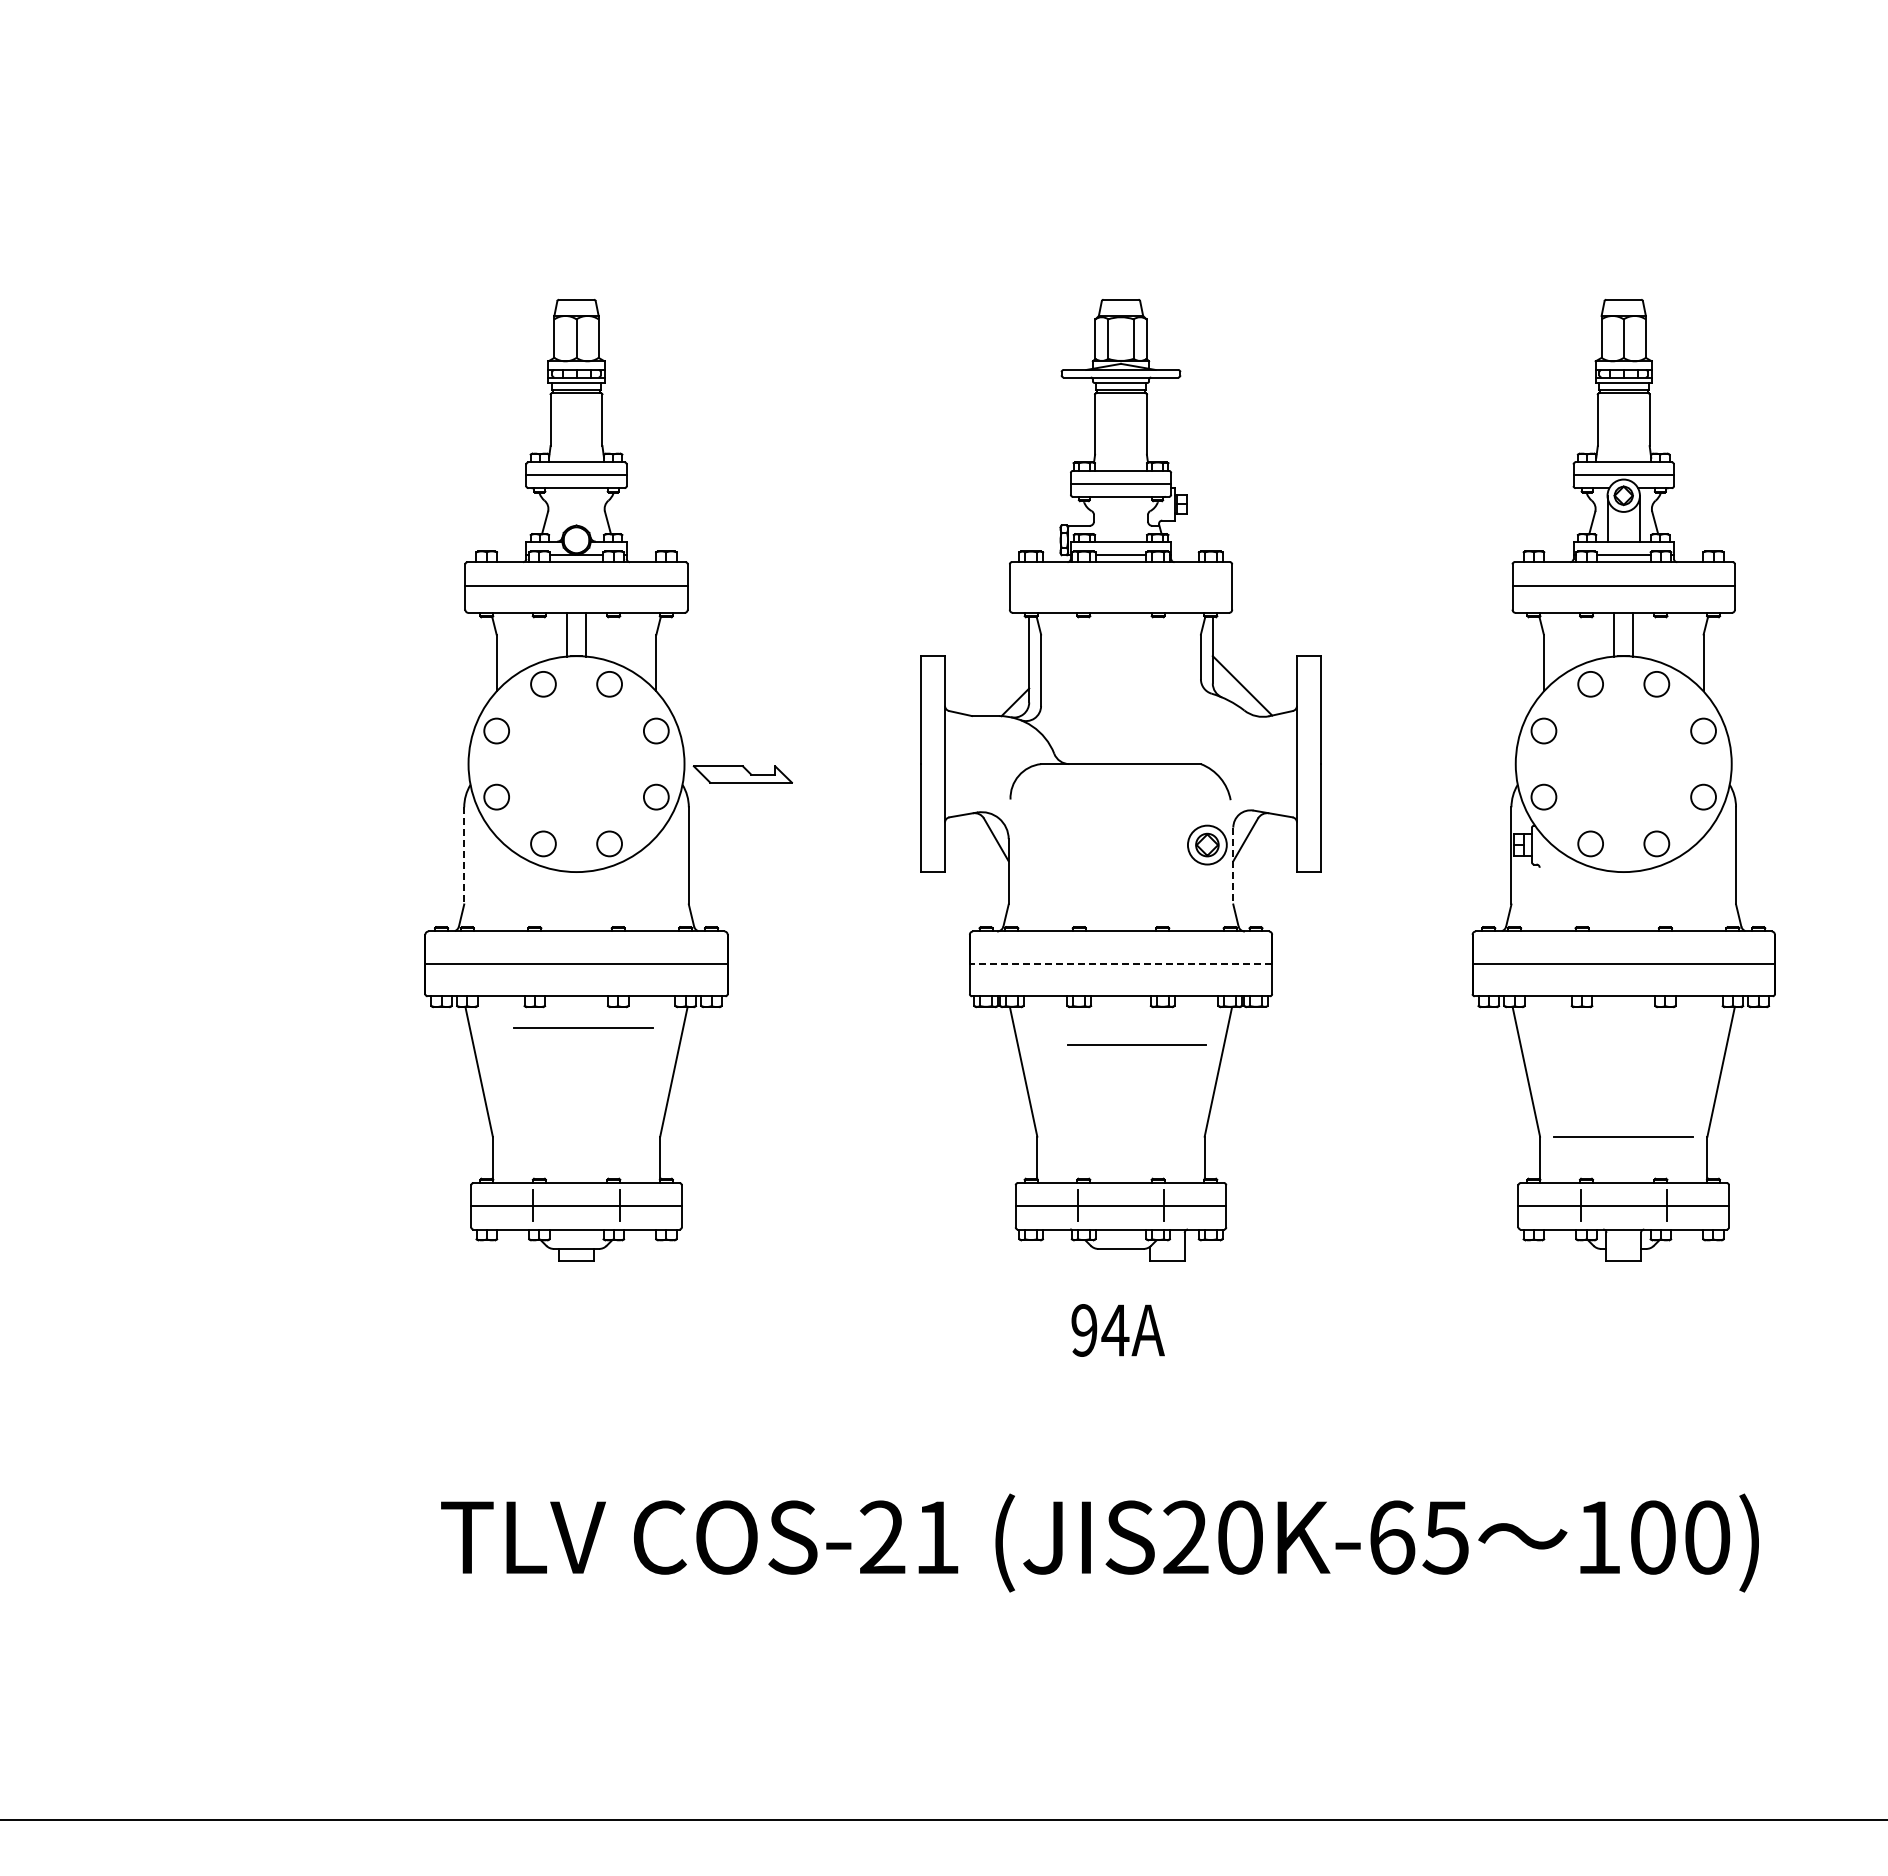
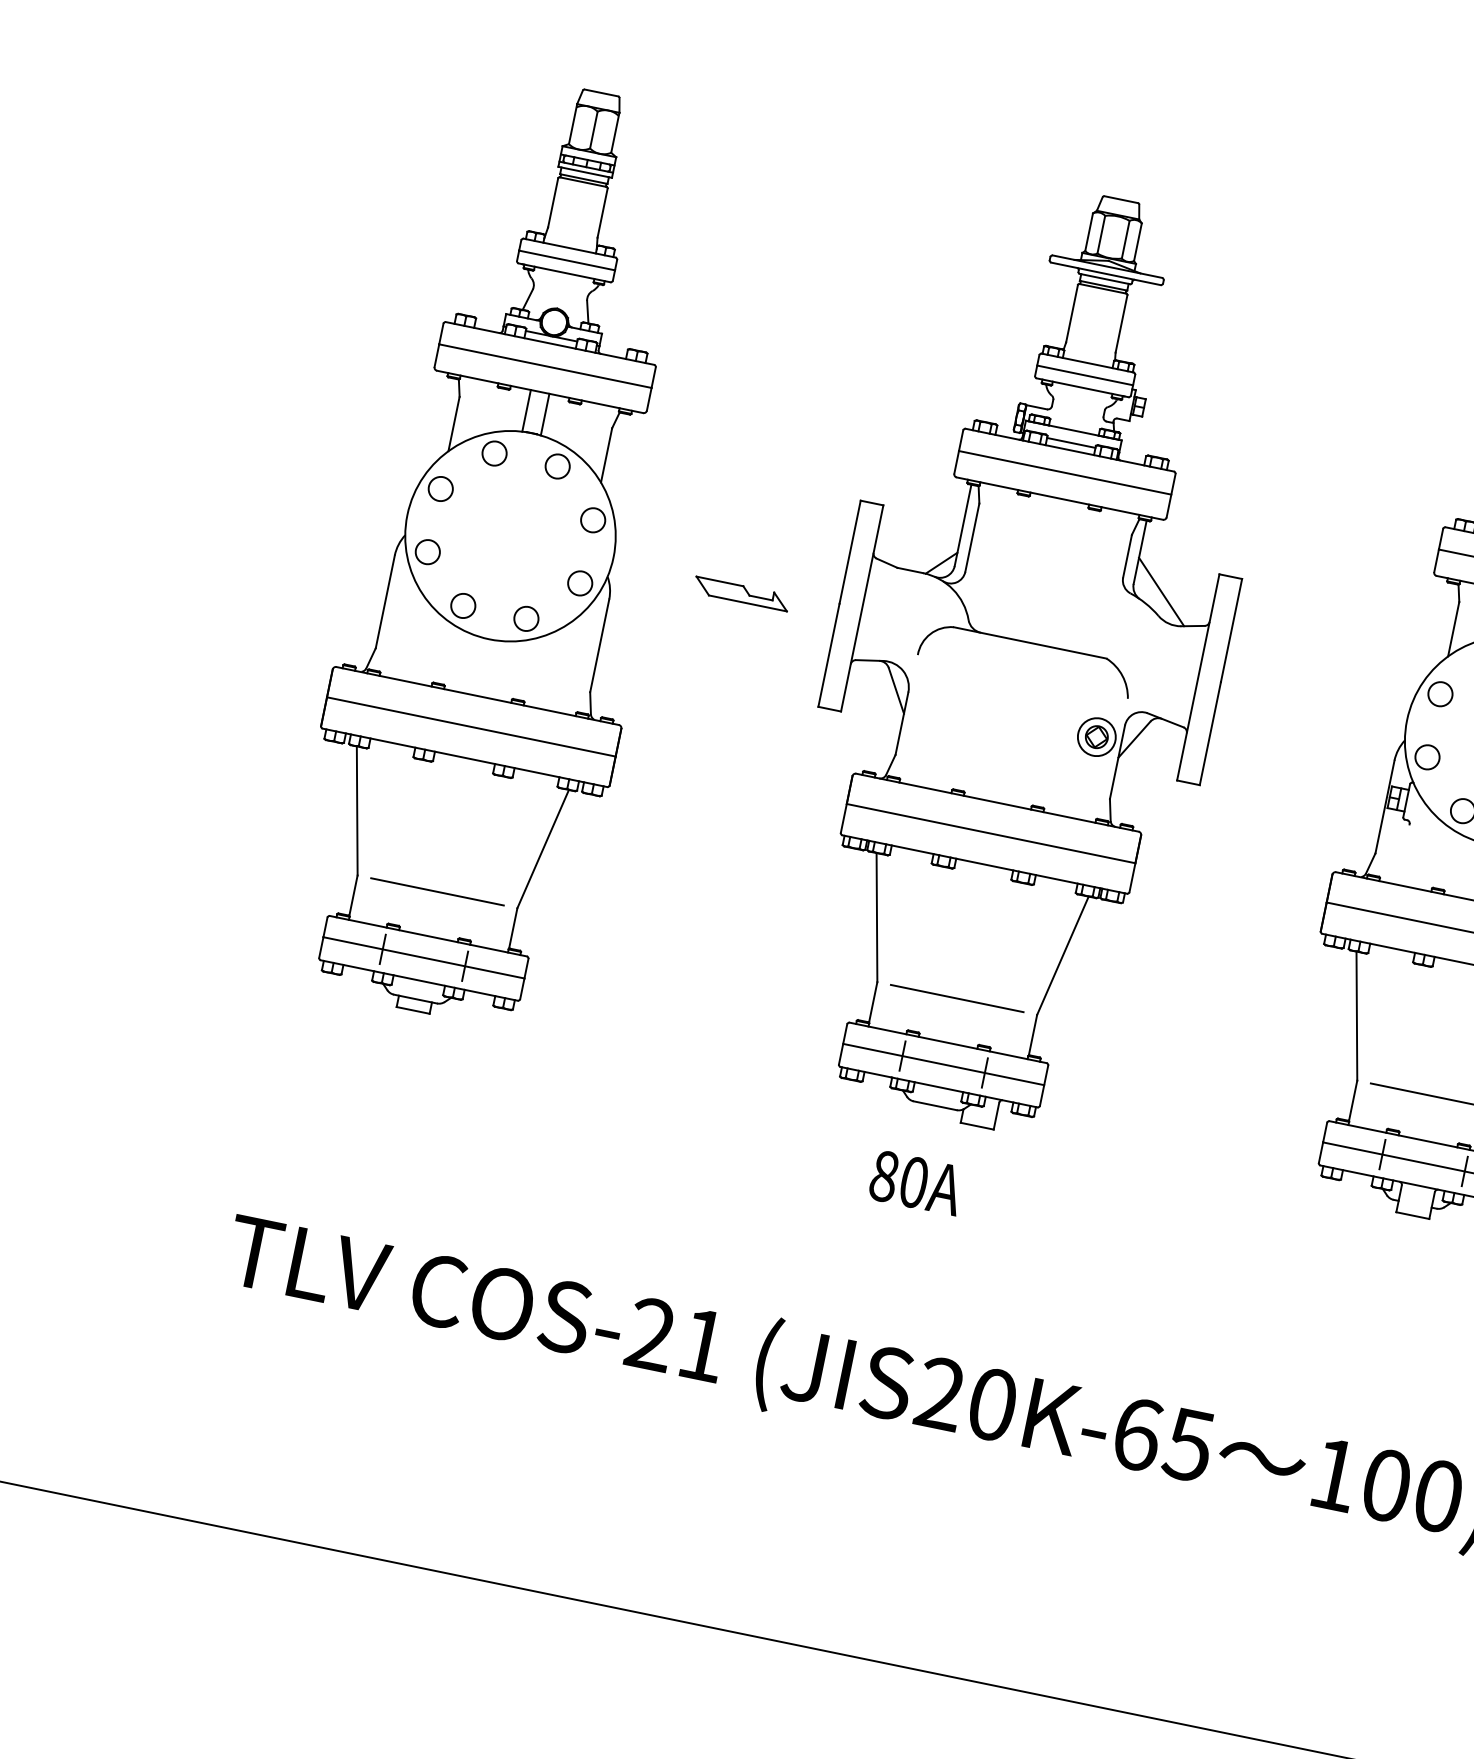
line: (1120, 585) -> (1064, 472), added
part: (742, 774) -> (741, 593), moved
line: (464, 855) -> (385, 601), dashed -> solid
line: (1233, 866) -> (1117, 762), dashed -> solid
line: (1120, 963) -> (990, 833), dashed -> solid
line: (583, 1027) -> (437, 891), moved
line: (1136, 1044) -> (956, 998), moved
text: (1100, 1330) -> (899, 1179), 94A -> 80A

